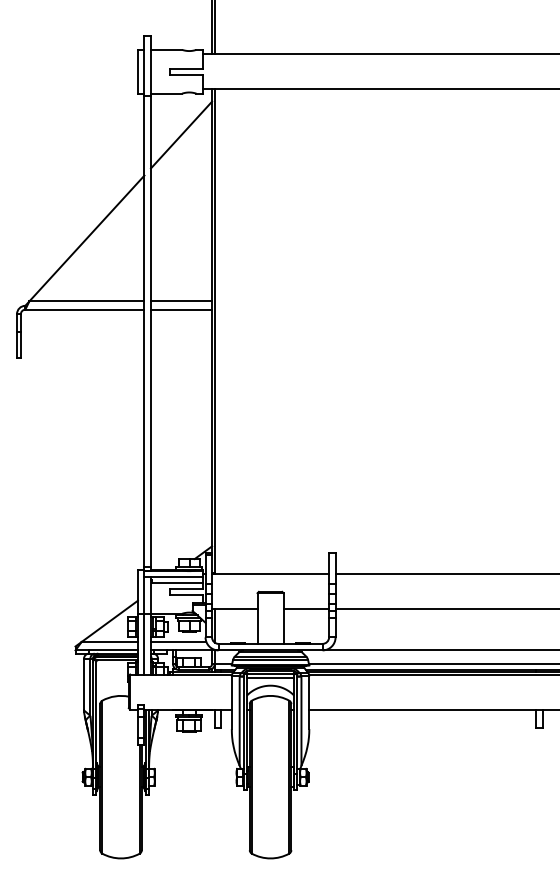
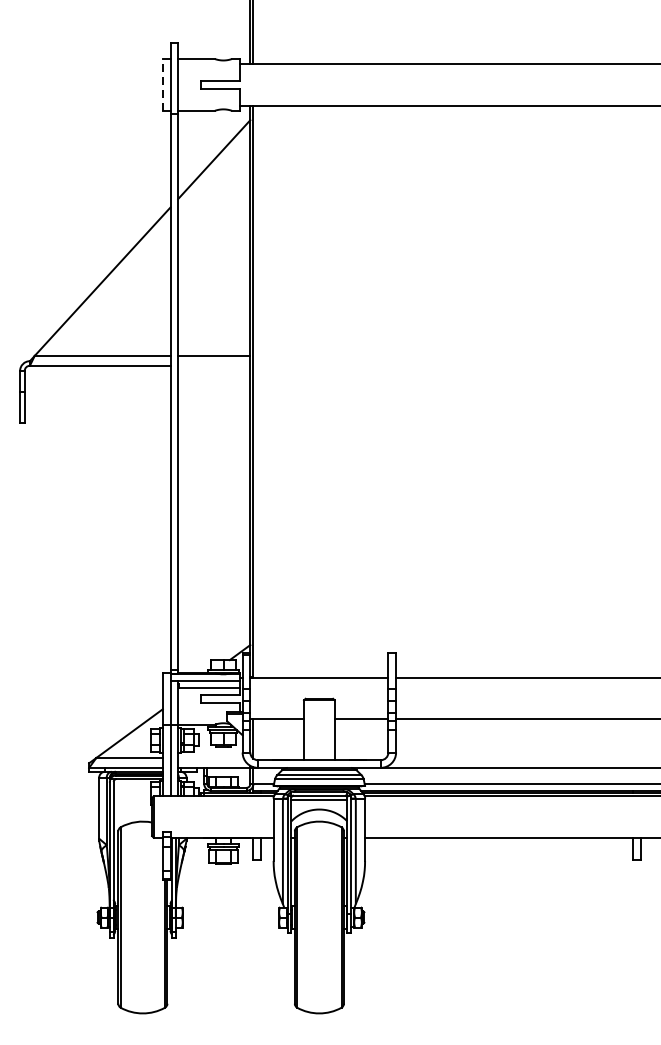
line: (137, 71) -> (162, 84), solid -> dashed
line: (181, 309) -> (214, 365), removed
line: (178, 642) -> (210, 758), removed

